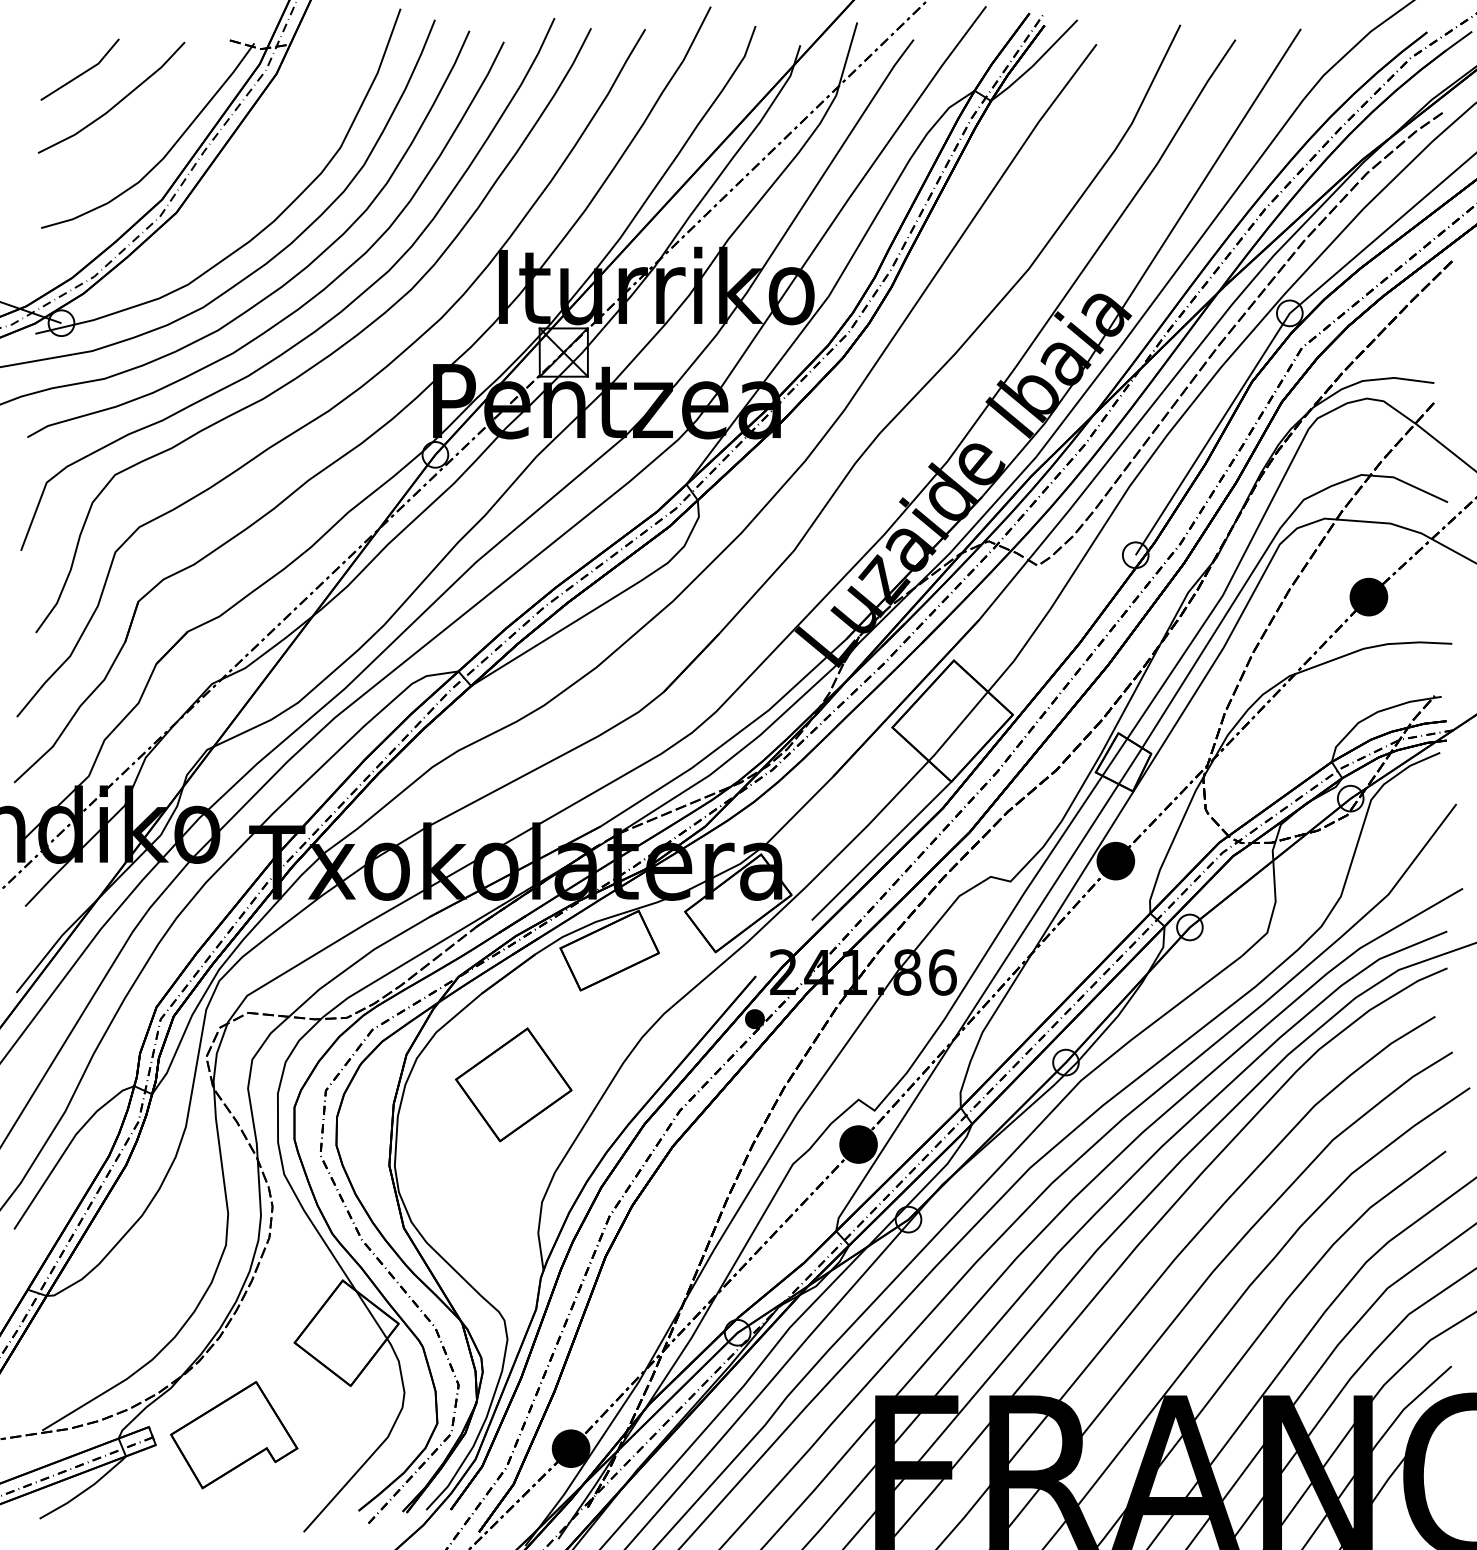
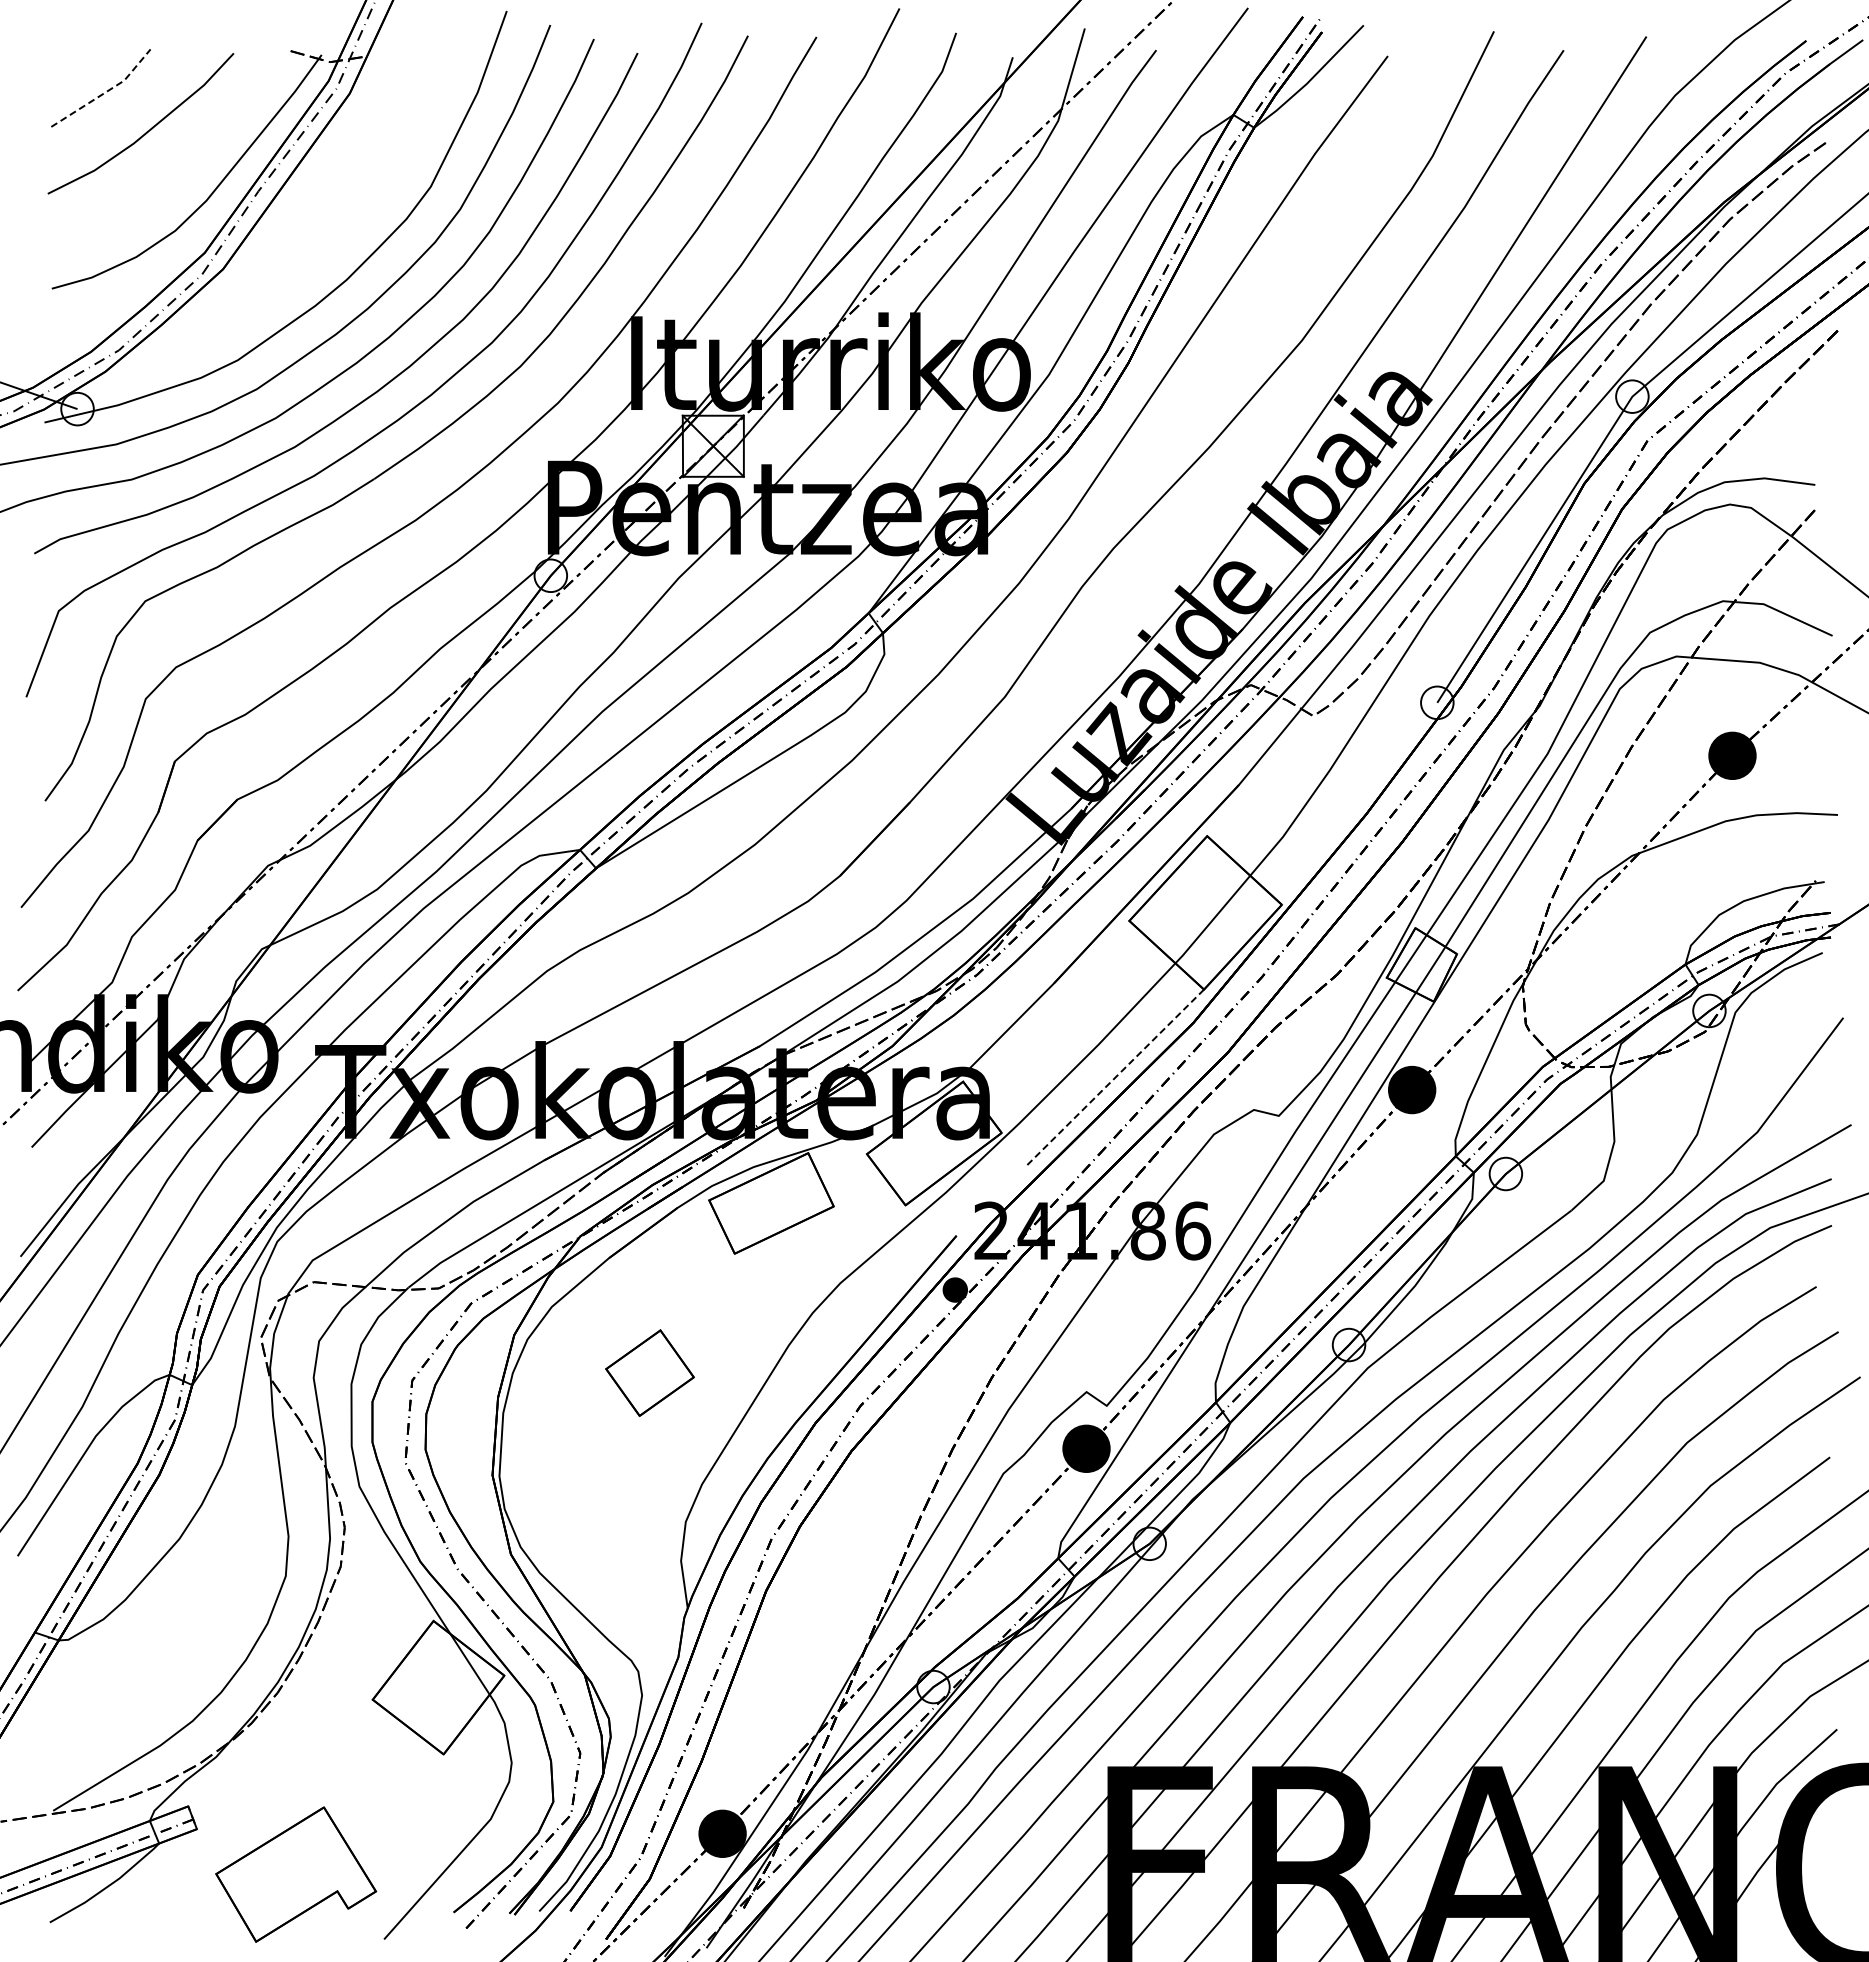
line: (83, 73) -> (105, 92), solid -> dashed
line: (881, 851) -> (1115, 1077), solid -> dashed
part: (513, 1084) -> (649, 1372), size x0.6
part: (234, 1435) -> (296, 1874), moved

